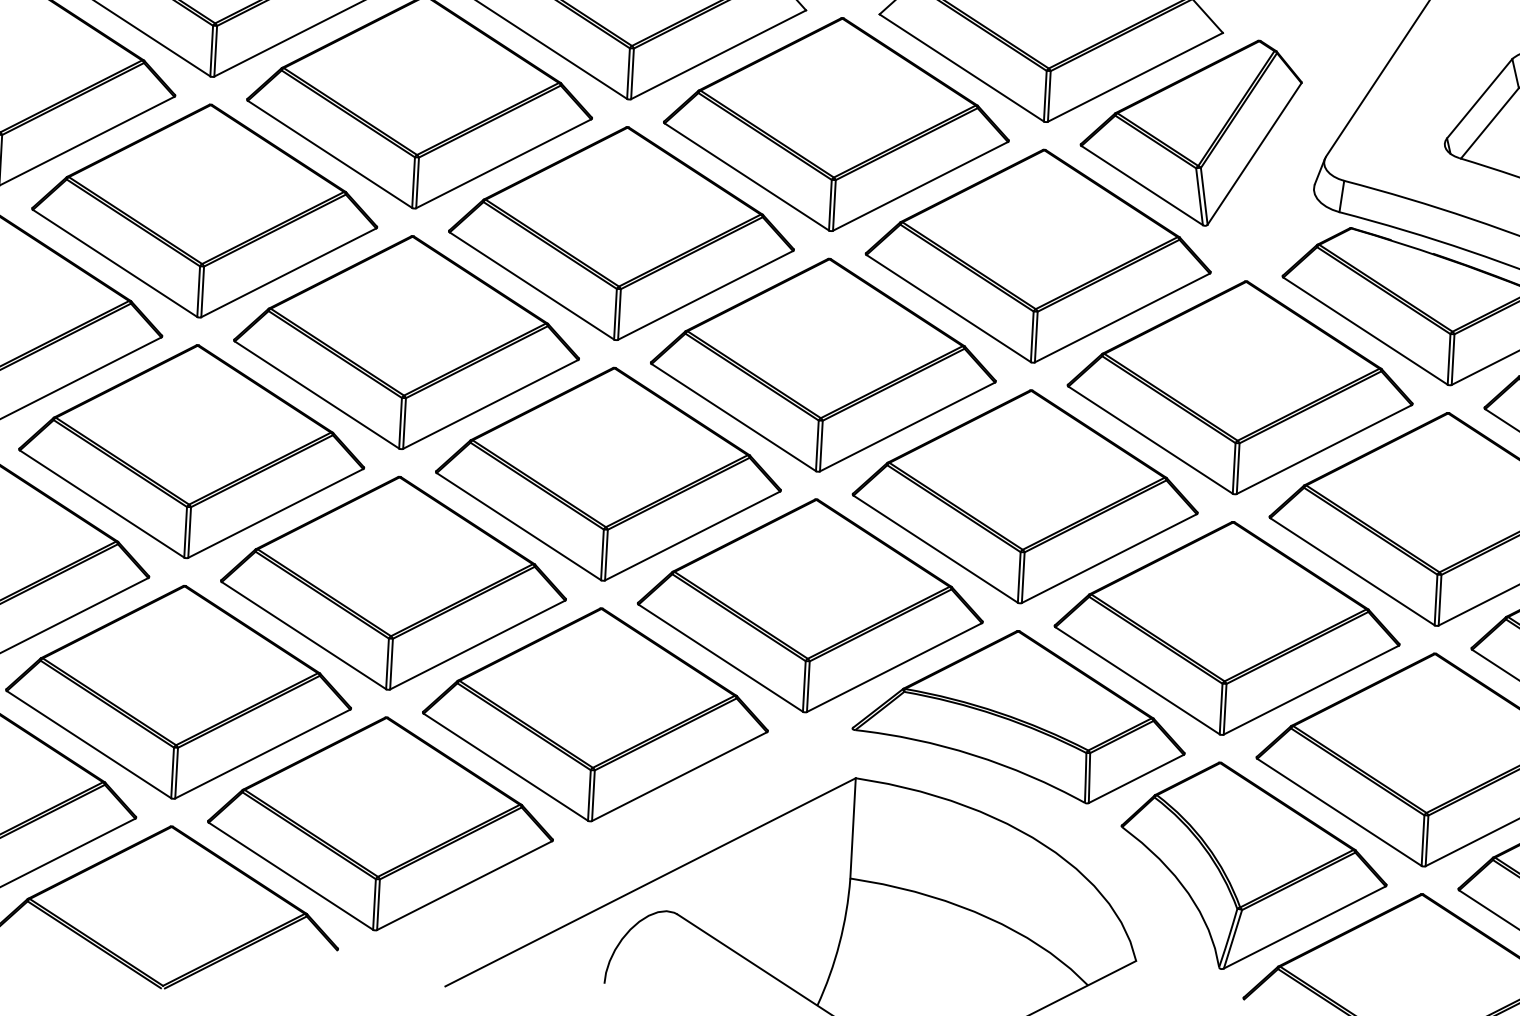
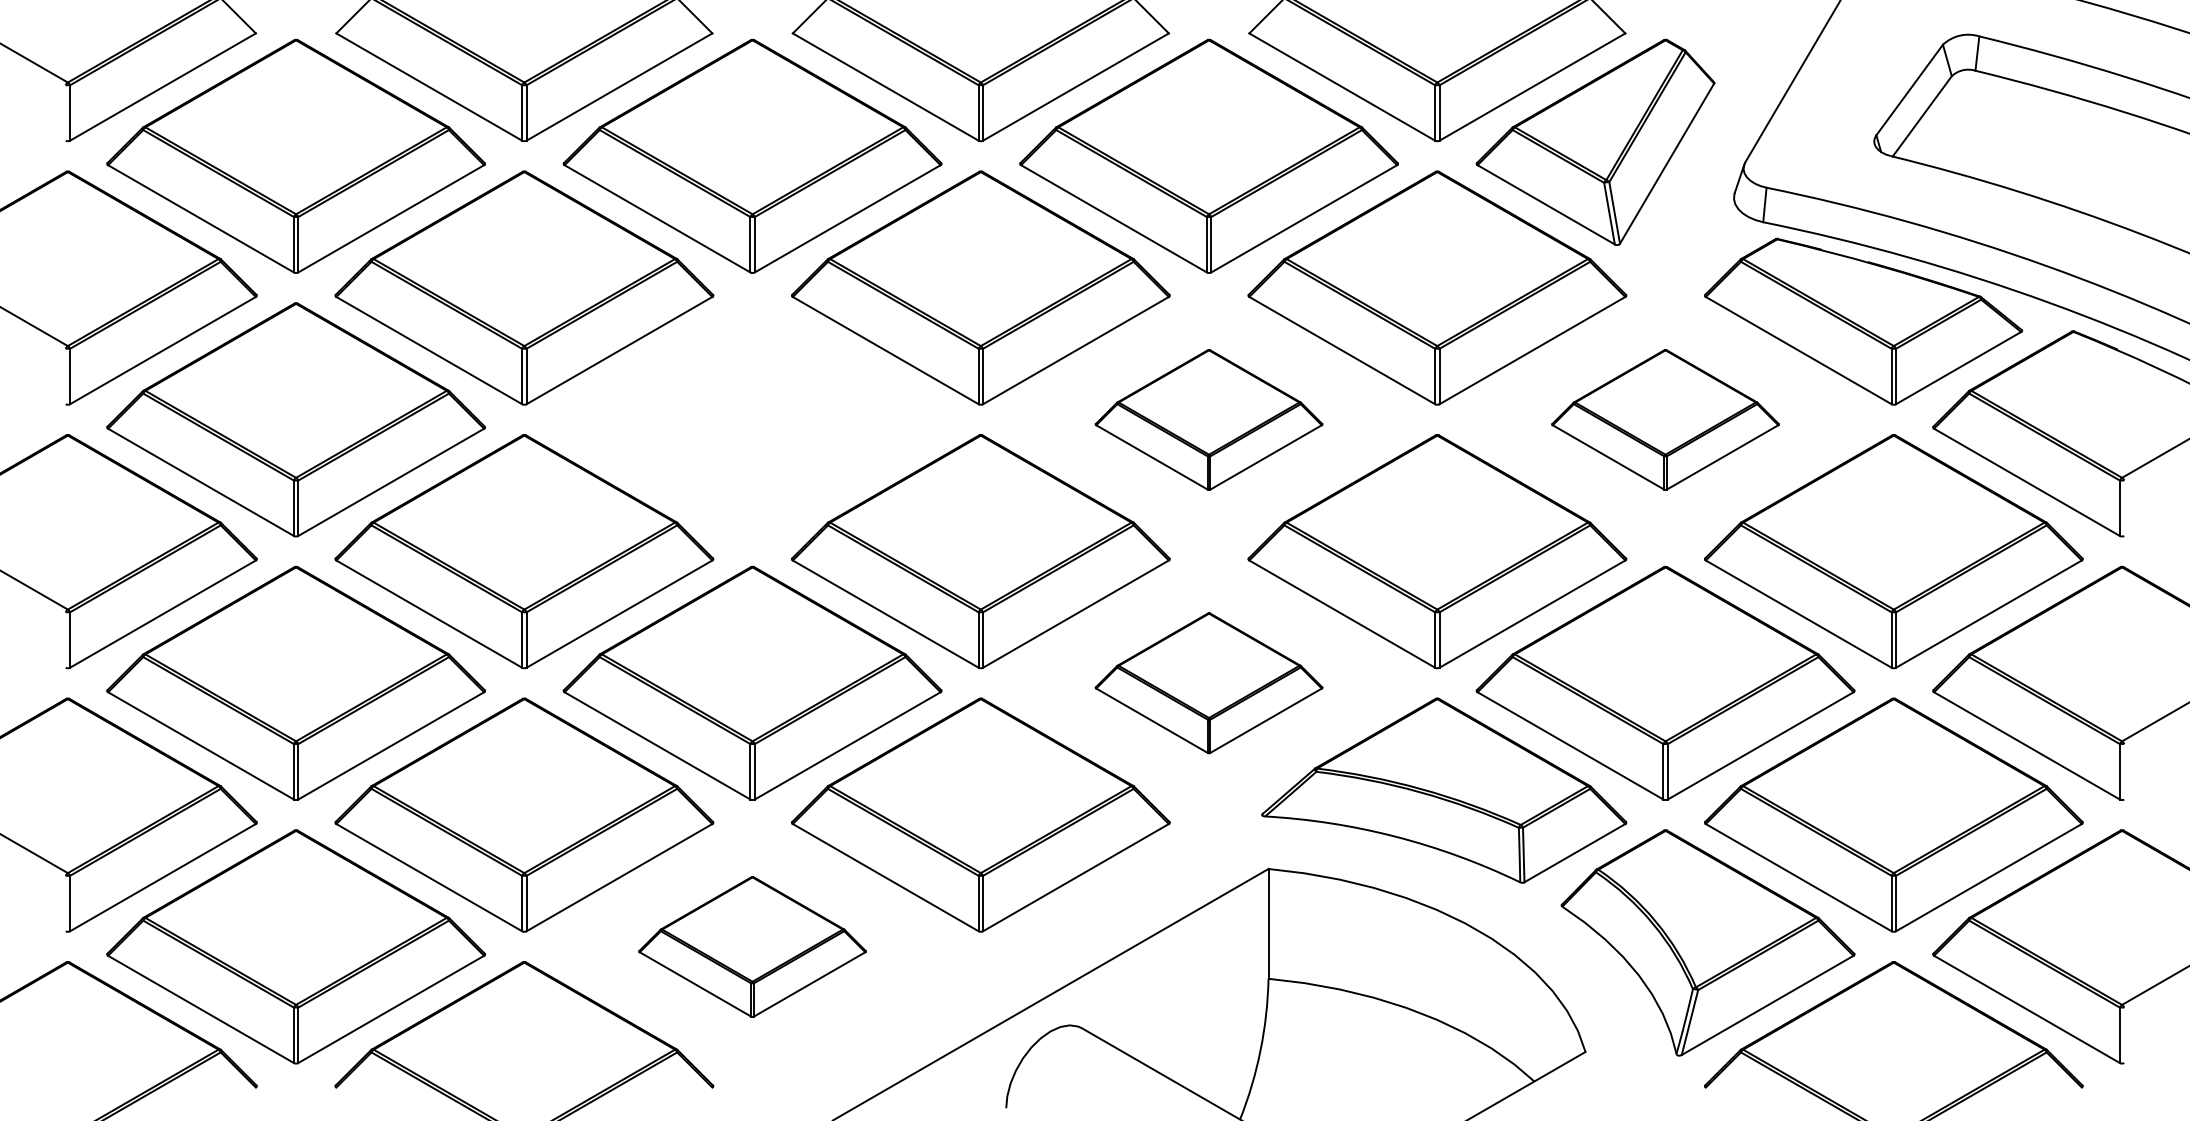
part: (406, 342) -> (752, 419), removed
part: (823, 364) -> (1208, 419), size x0.6
part: (1240, 387) -> (1665, 419), size x0.6
part: (810, 605) -> (1208, 682), size x0.6
part: (380, 823) -> (752, 946), size x0.6

